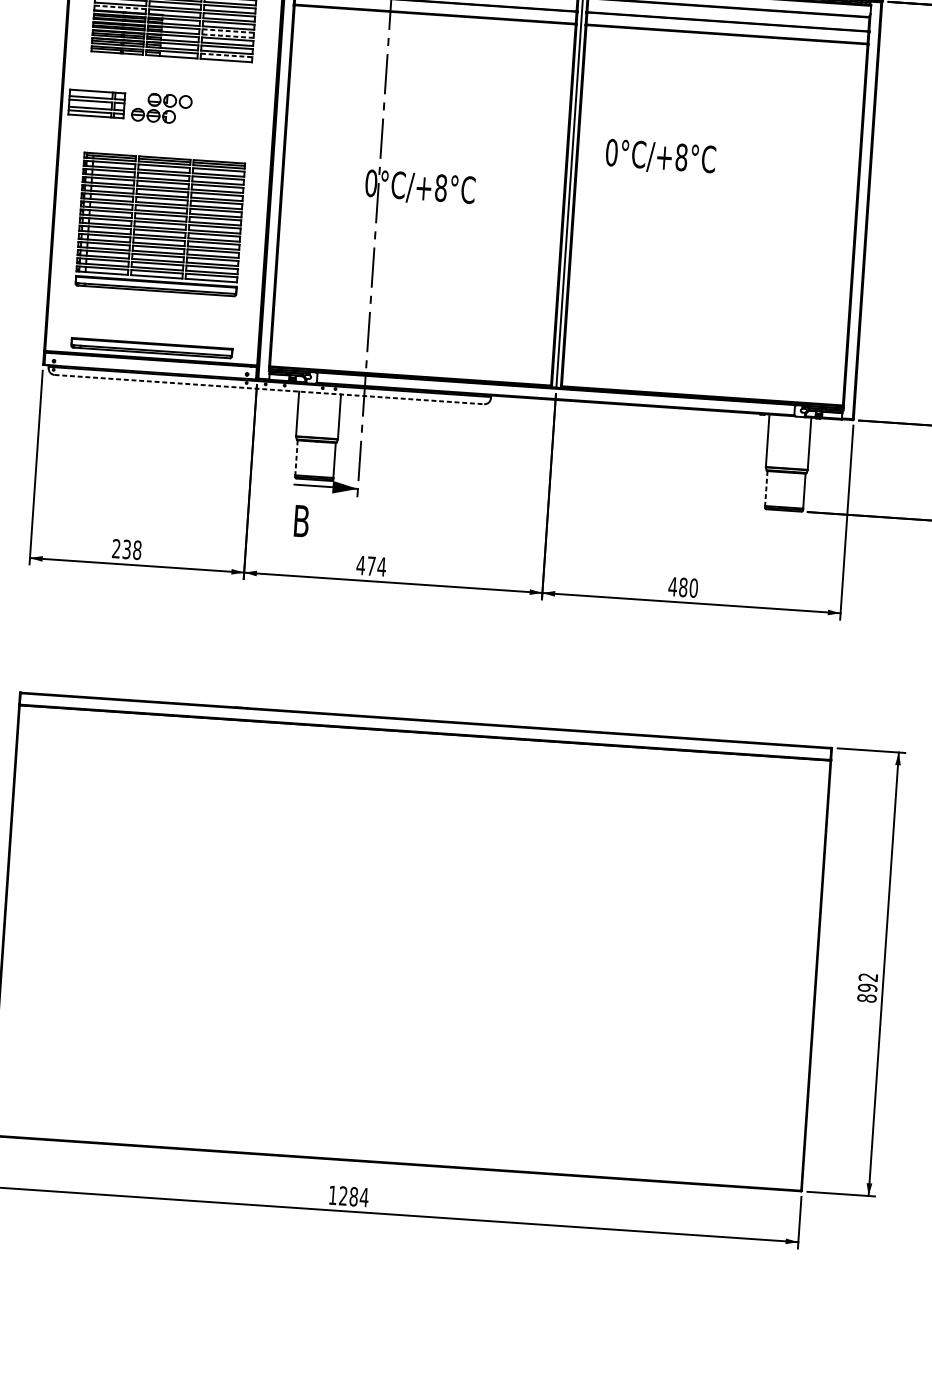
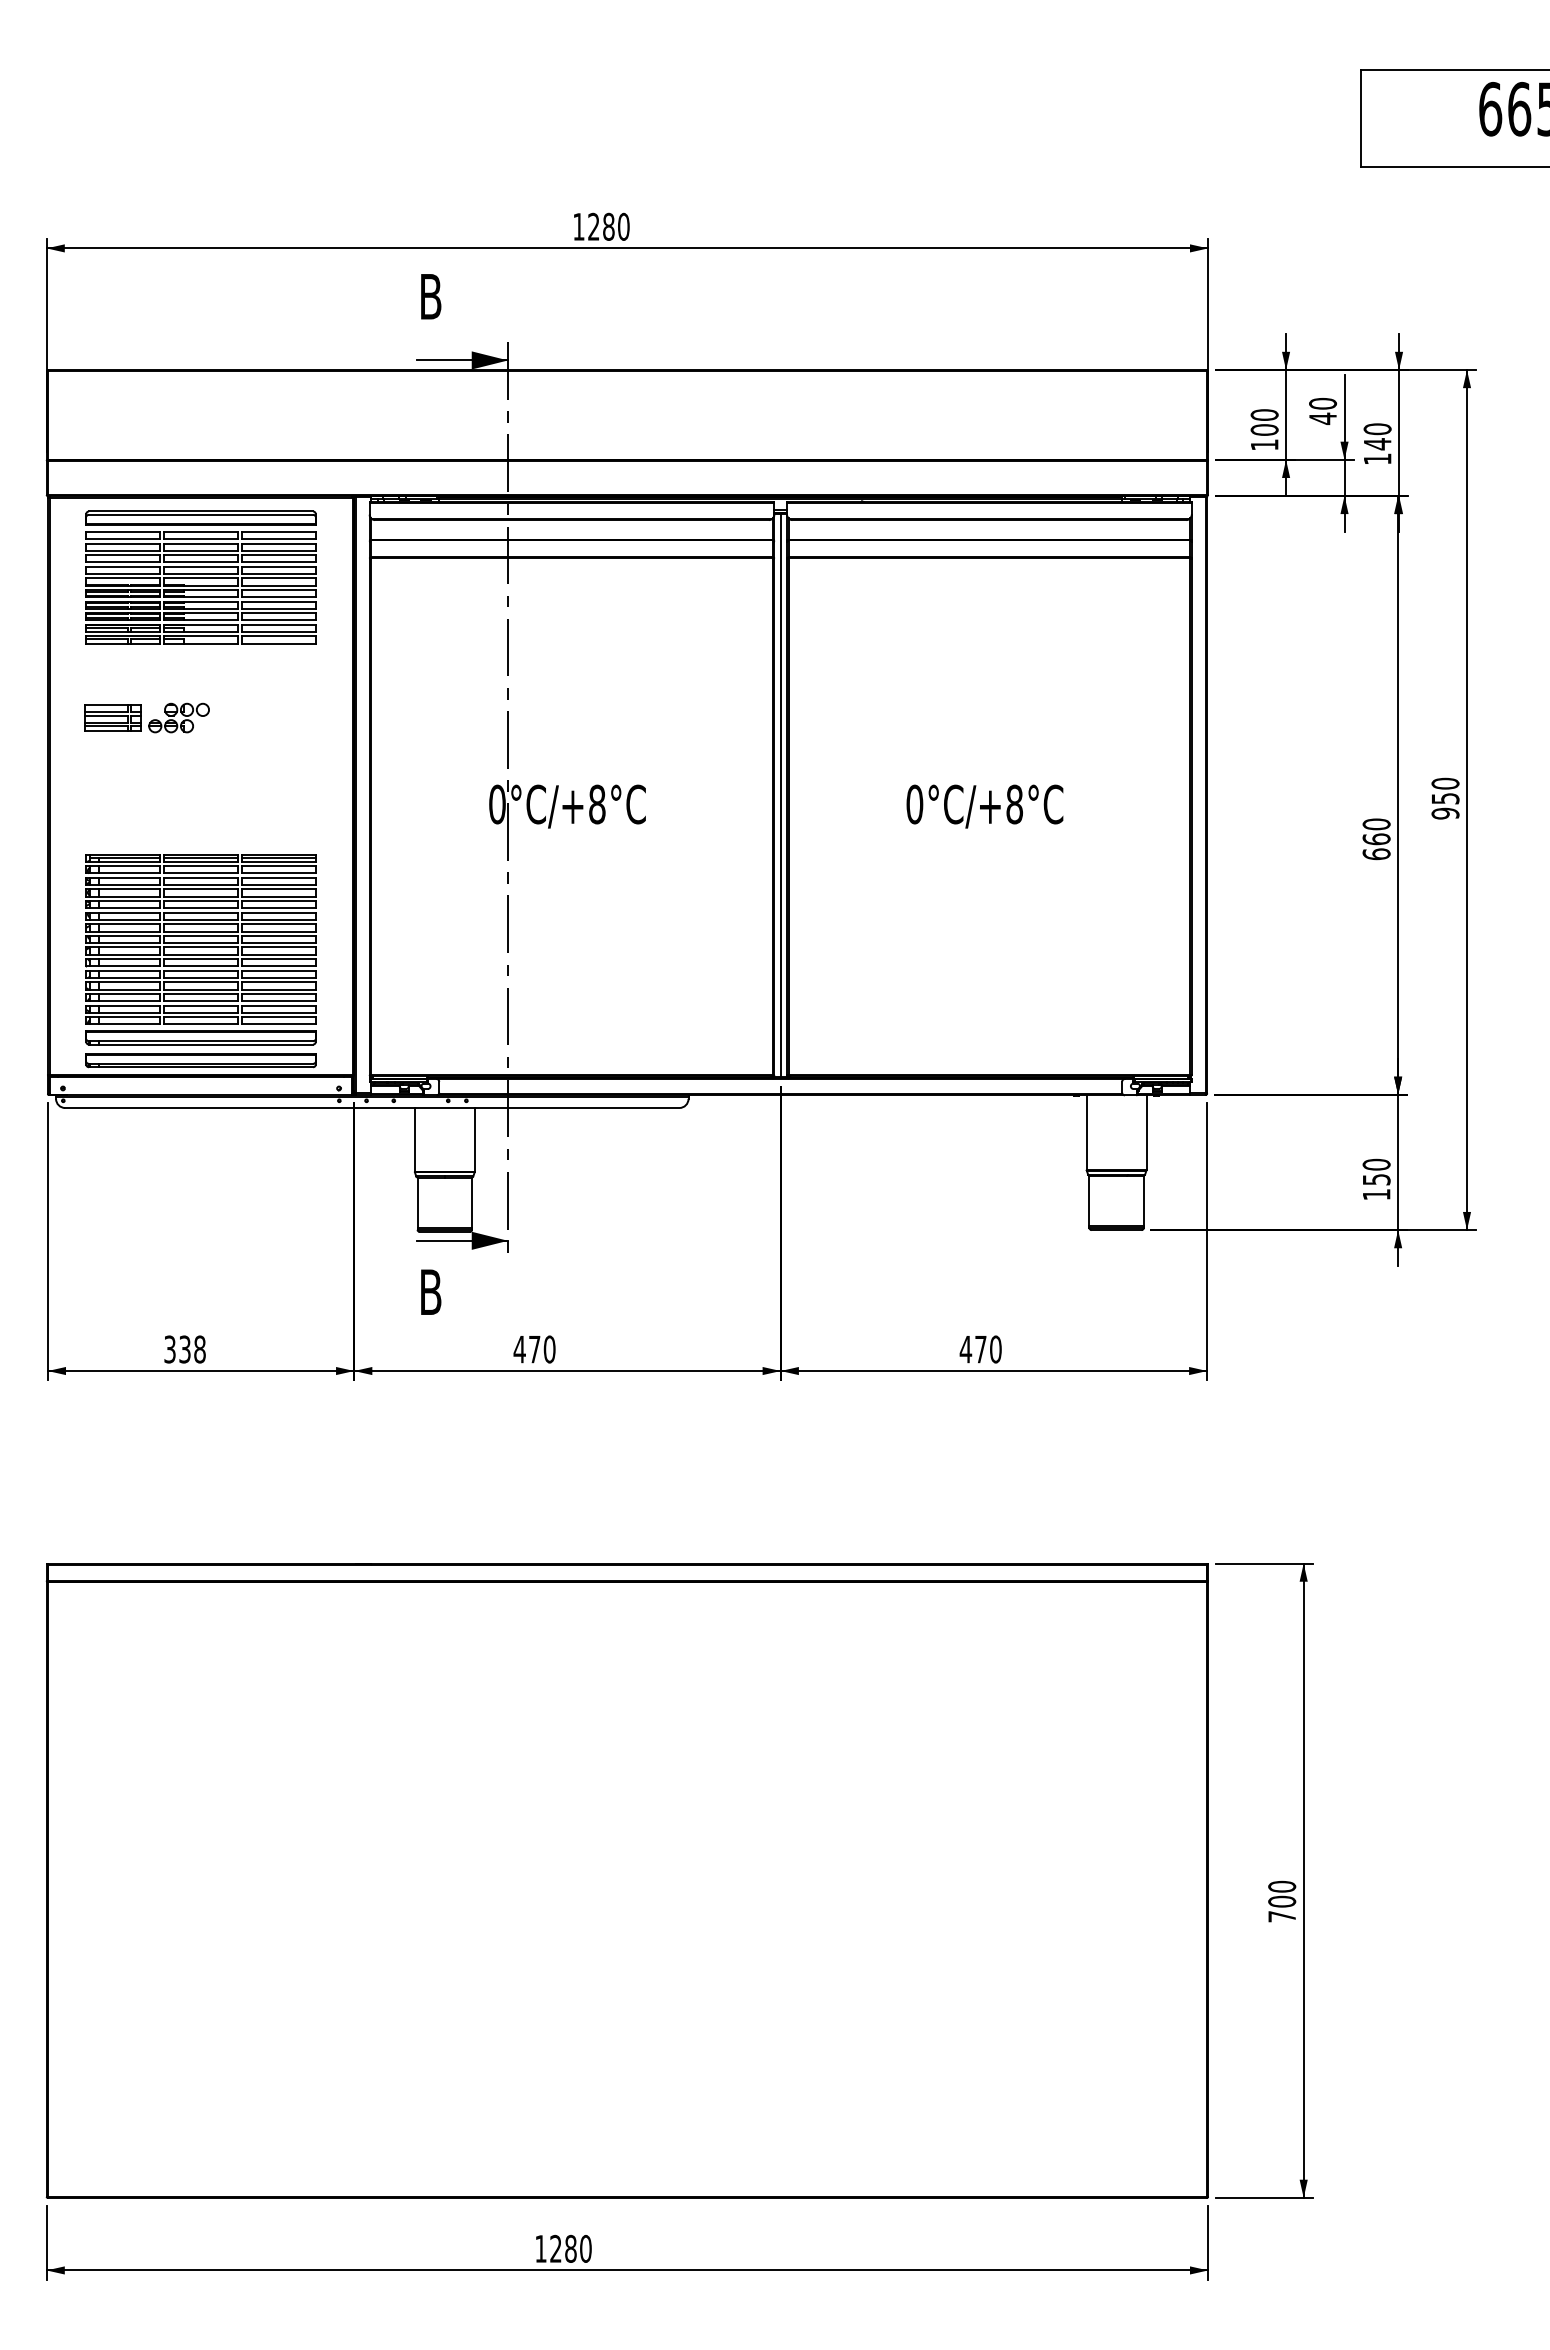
line: (120, 7) -> (123, 578), dashed -> solid
line: (228, 31) -> (279, 601), dashed -> solid
line: (228, 35) -> (279, 608), dashed -> solid
line: (226, 55) -> (279, 636), dashed -> solid
part: (130, 105) -> (146, 717), size x0.71
text: (660, 157) -> (984, 806), moved
part: (159, 224) -> (200, 949), moved
line: (269, 389) -> (372, 1108), dashed -> solid
line: (296, 457) -> (417, 1202), dashed -> solid
line: (766, 488) -> (1089, 1200), dashed -> solid
text: (116, 548) -> (169, 1349), 238 -> 338
text: (381, 566) -> (549, 1349), 474 -> 470
text: (683, 587) -> (980, 1349), 480 -> 470
text: (867, 987) -> (1282, 1901), 892 -> 700
text: (364, 1197) -> (585, 2248), 1284 -> 1280

